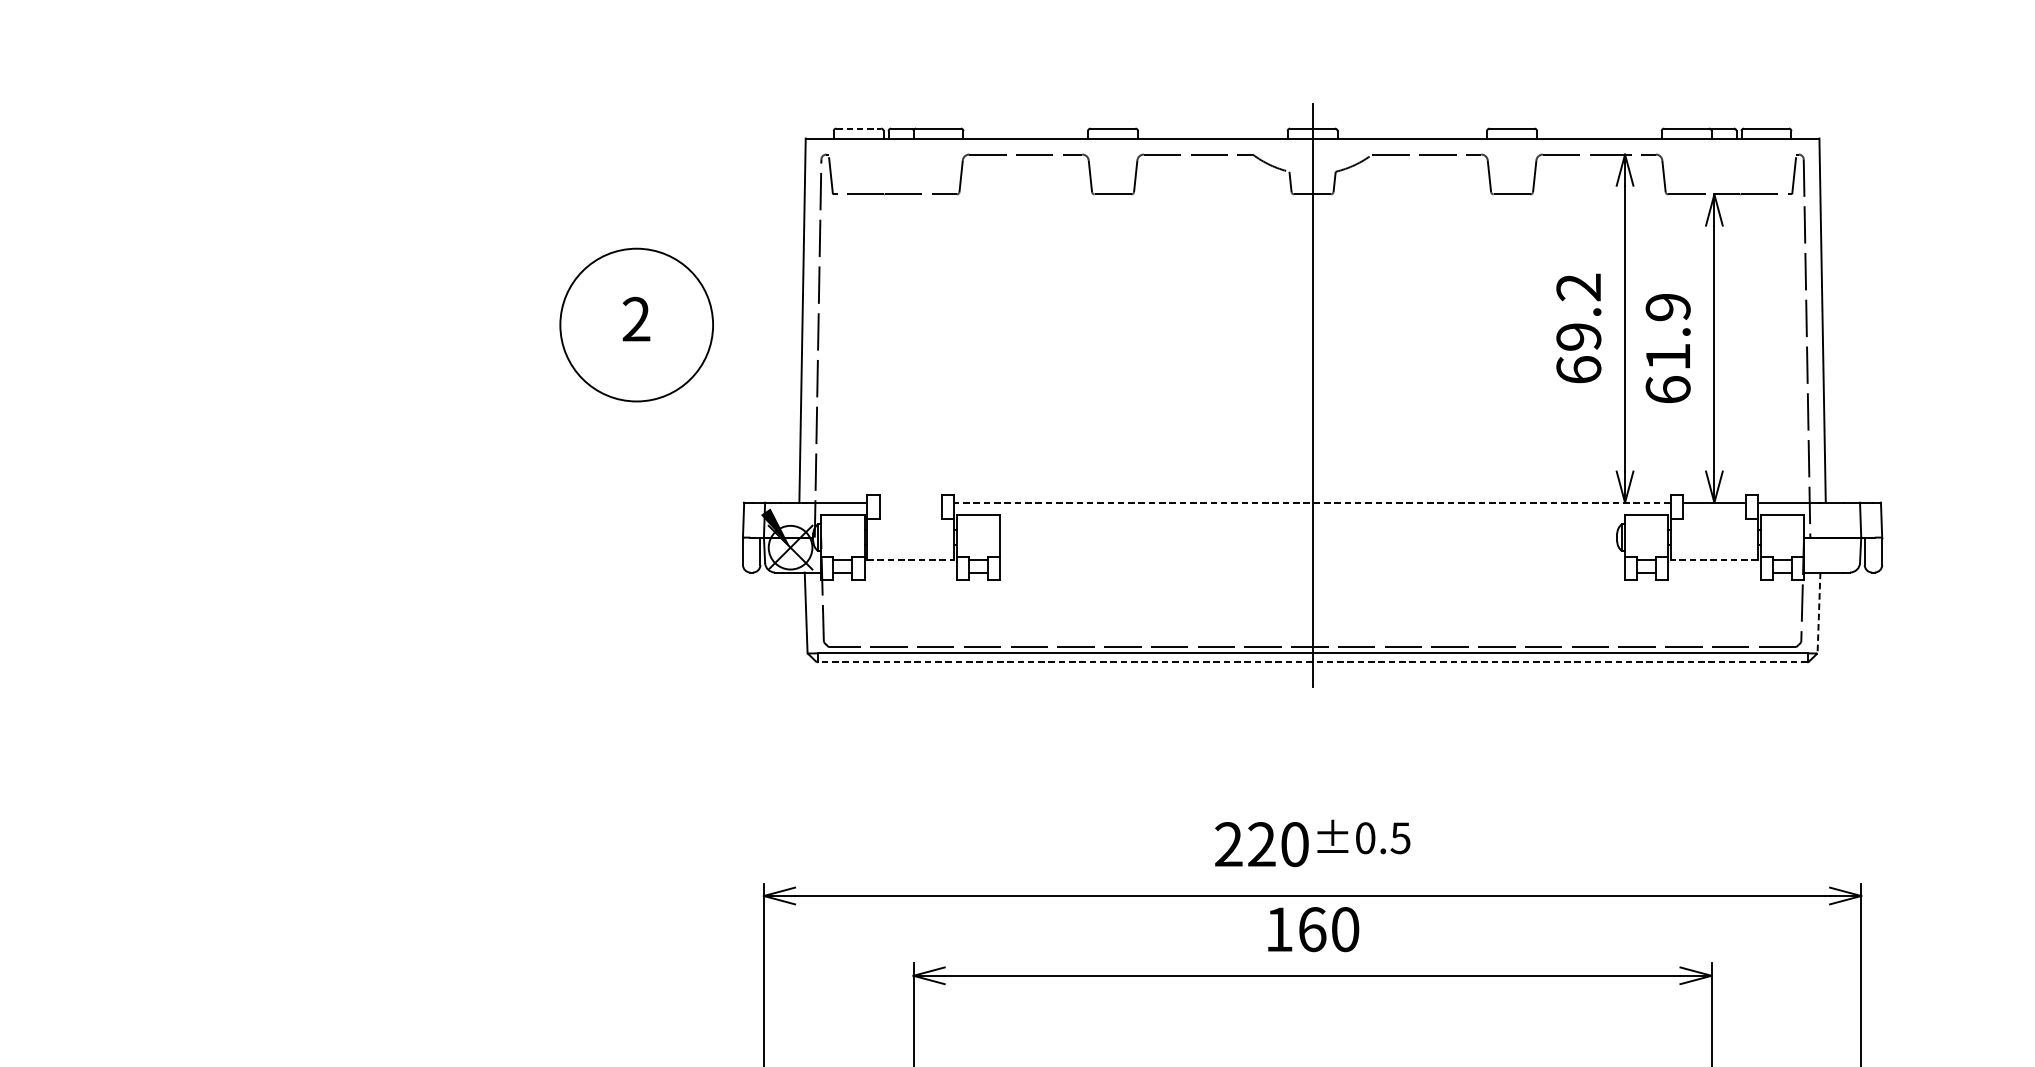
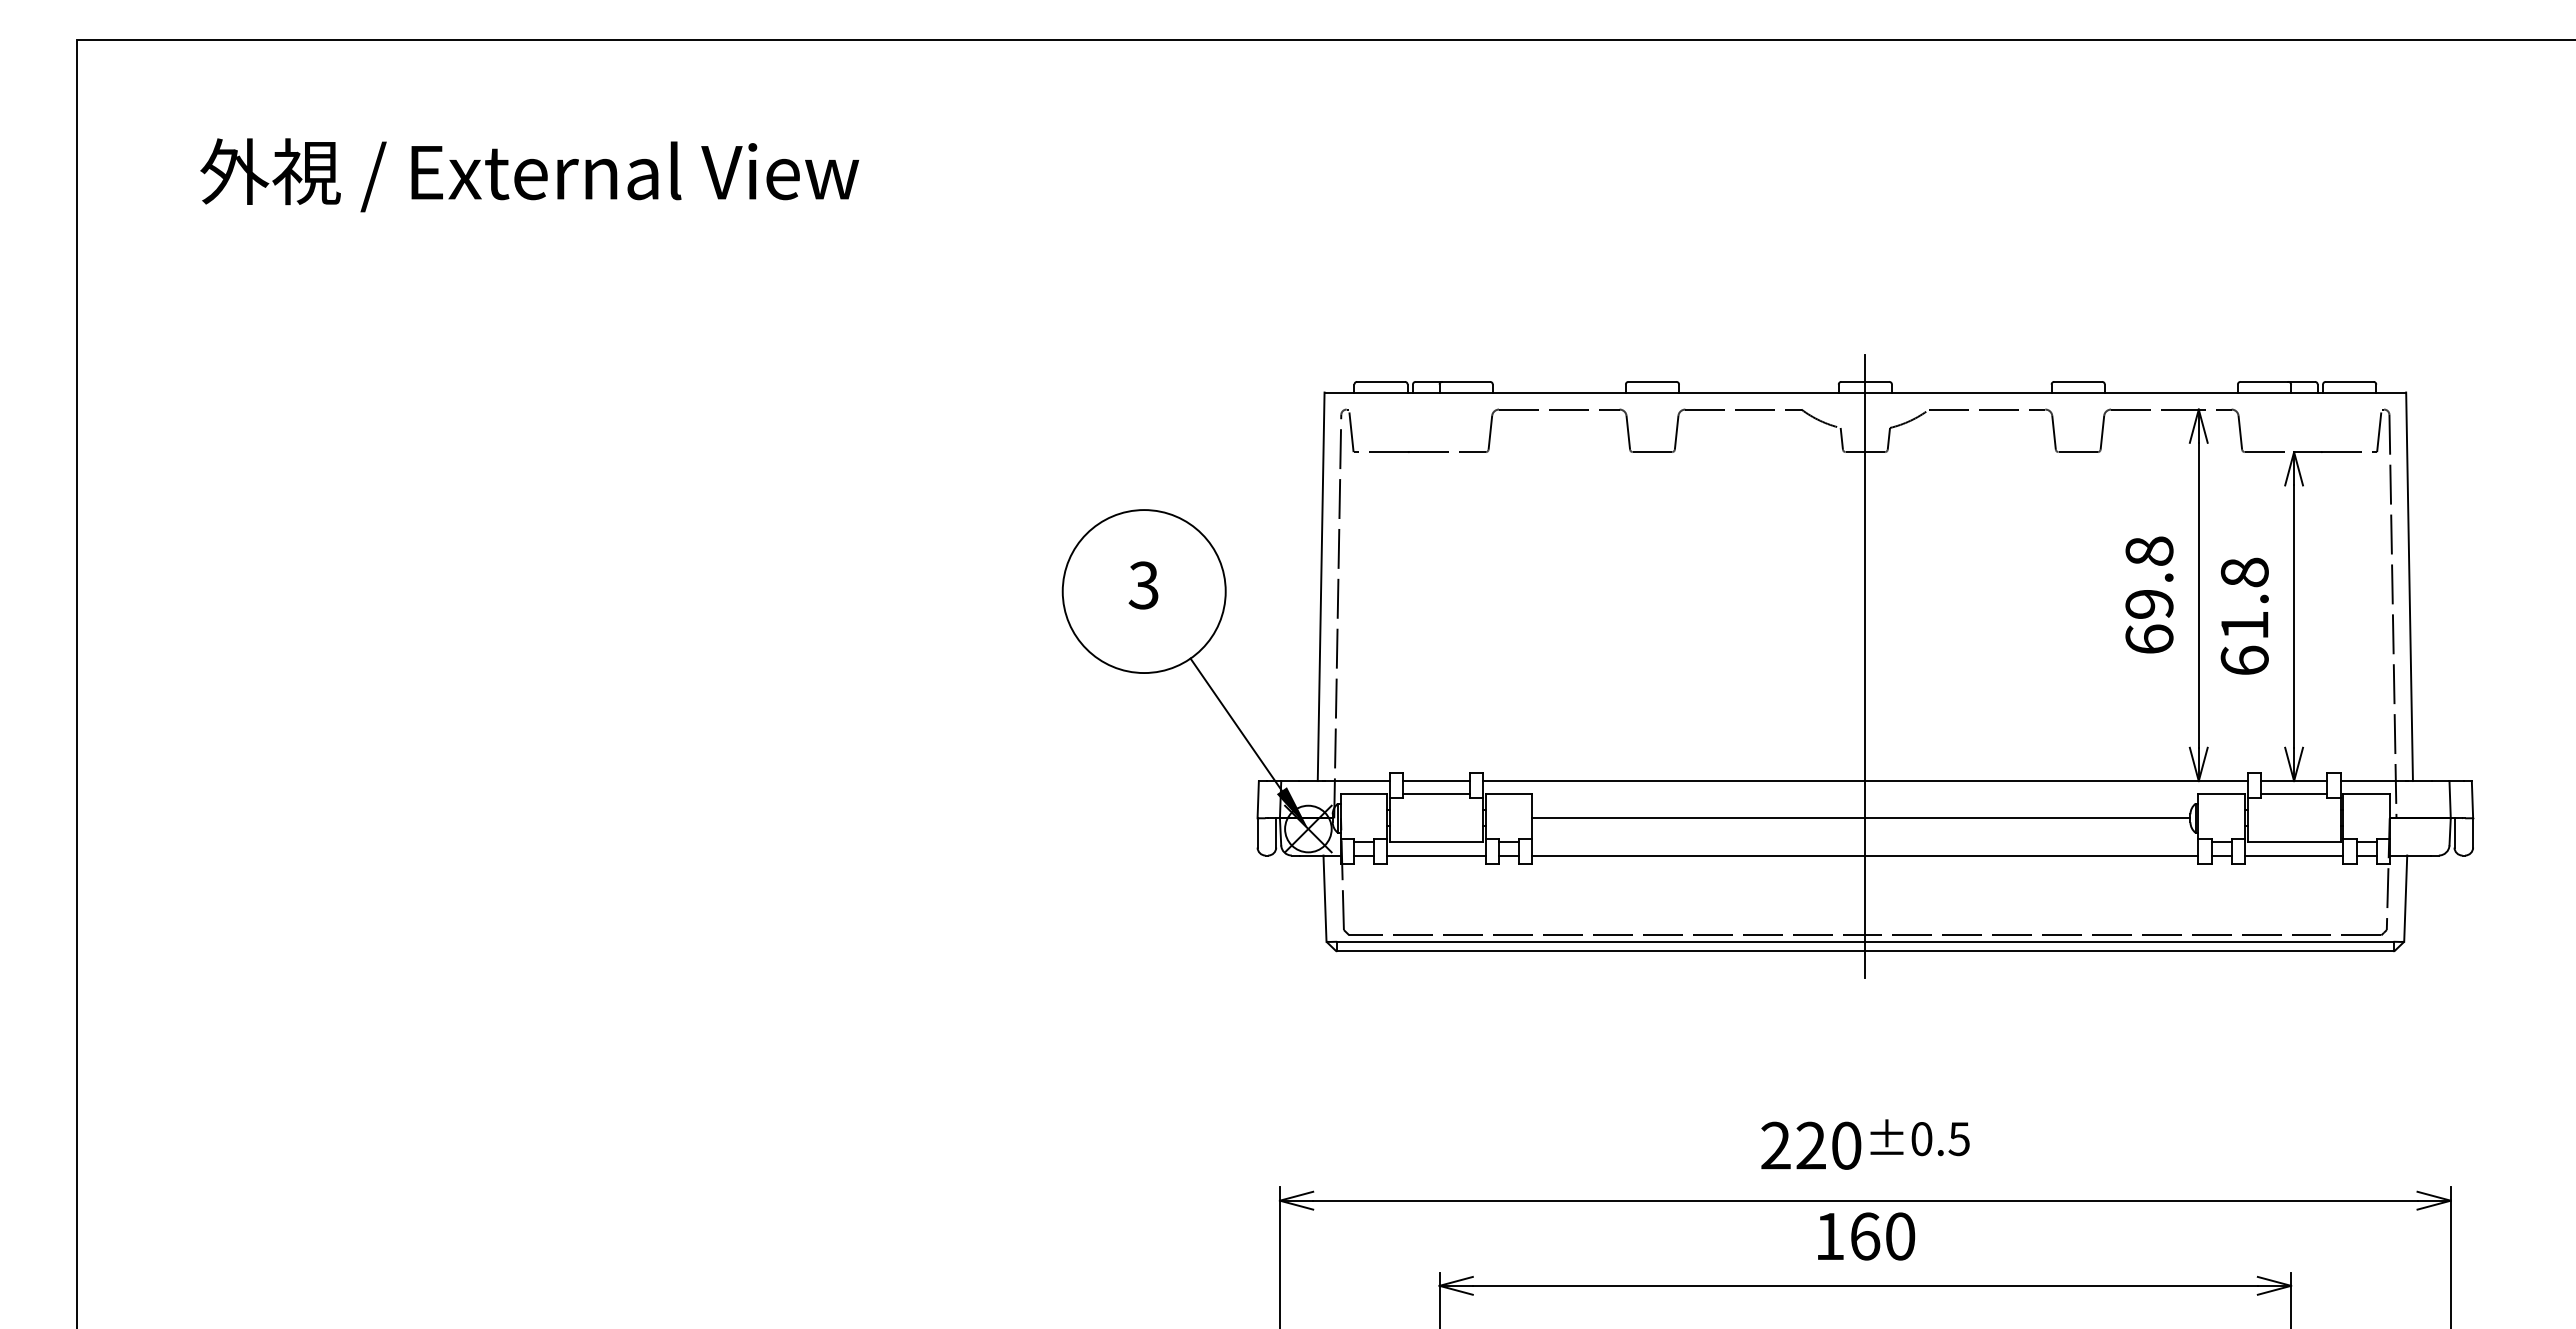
line: (859, 128) -> (1381, 381), dashed -> solid
text: (1578, 287) -> (2149, 551), 69.2 -> 69.8
text: (1667, 307) -> (2244, 572), 61.9 -> 61.8
text: (636, 319) -> (1143, 585), 2 -> 3
line: (722, 449) -> (1235, 724), added
line: (910, 503) -> (1436, 781), added
line: (1311, 503) -> (1864, 781), dashed -> solid
line: (910, 515) -> (1436, 794), added
line: (1713, 515) -> (2293, 794), added
line: (1308, 537) -> (1861, 818), added
line: (910, 560) -> (1436, 842), dashed -> solid
line: (1714, 560) -> (2294, 842), dashed -> solid
line: (910, 572) -> (1436, 855), added
line: (1312, 572) -> (1865, 855), added
line: (1714, 572) -> (2294, 855), added
line: (1818, 613) -> (2405, 899), dashed -> solid
line: (1311, 662) -> (1864, 951), dashed -> solid

